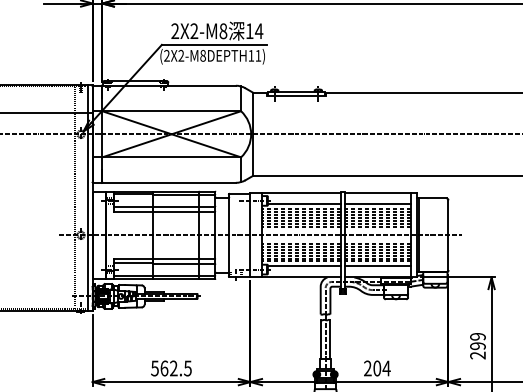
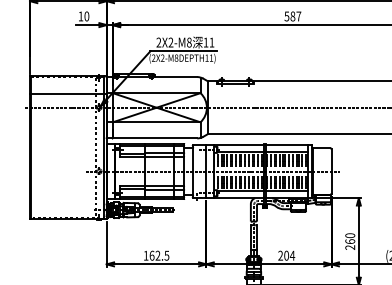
text: (258, 31) -> (211, 42), 14 -> 11
text: (478, 341) -> (350, 238), 299 -> 260
text: (154, 368) -> (145, 255), 562.5 -> 162.5

